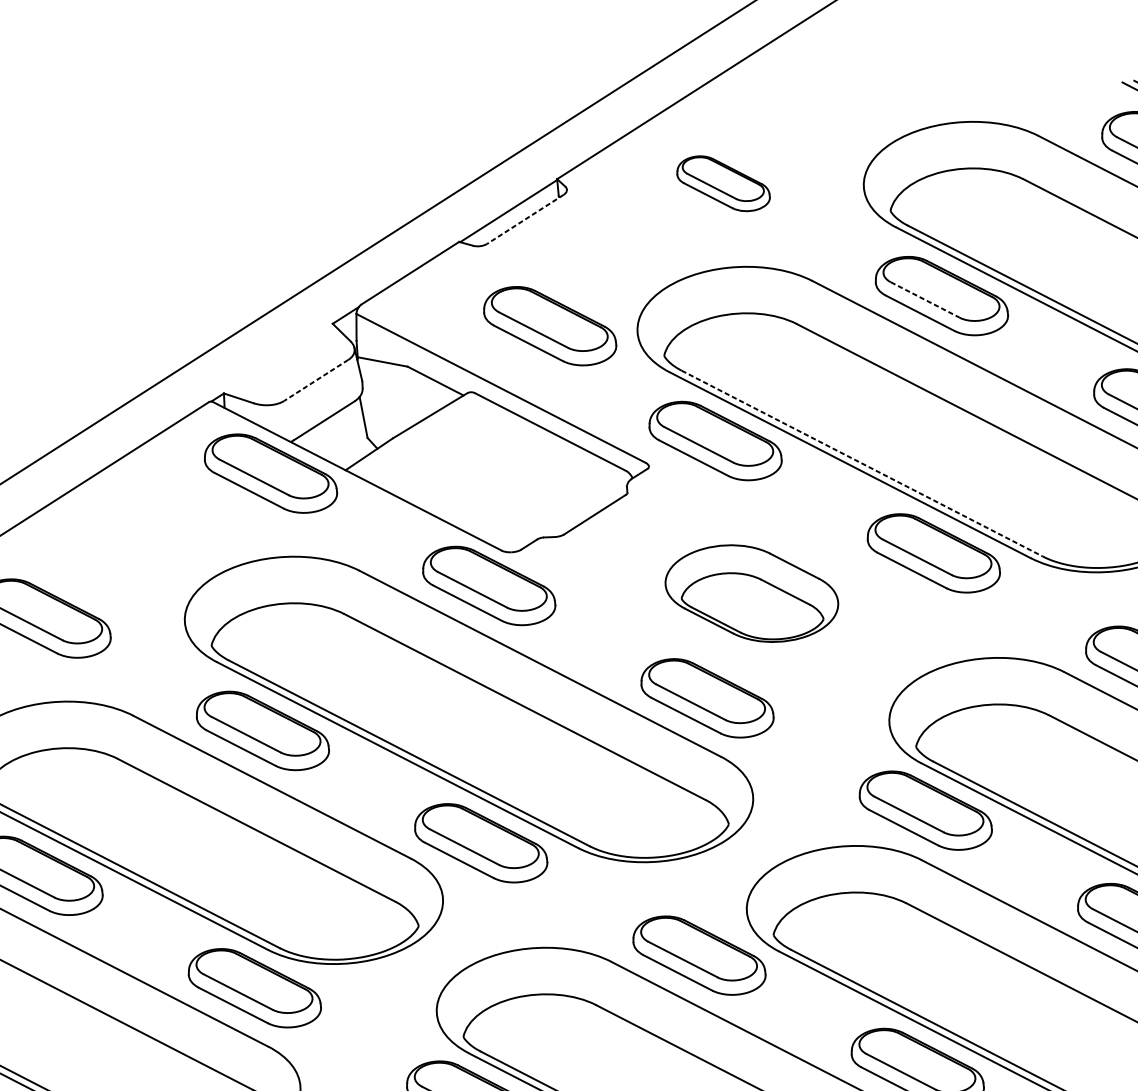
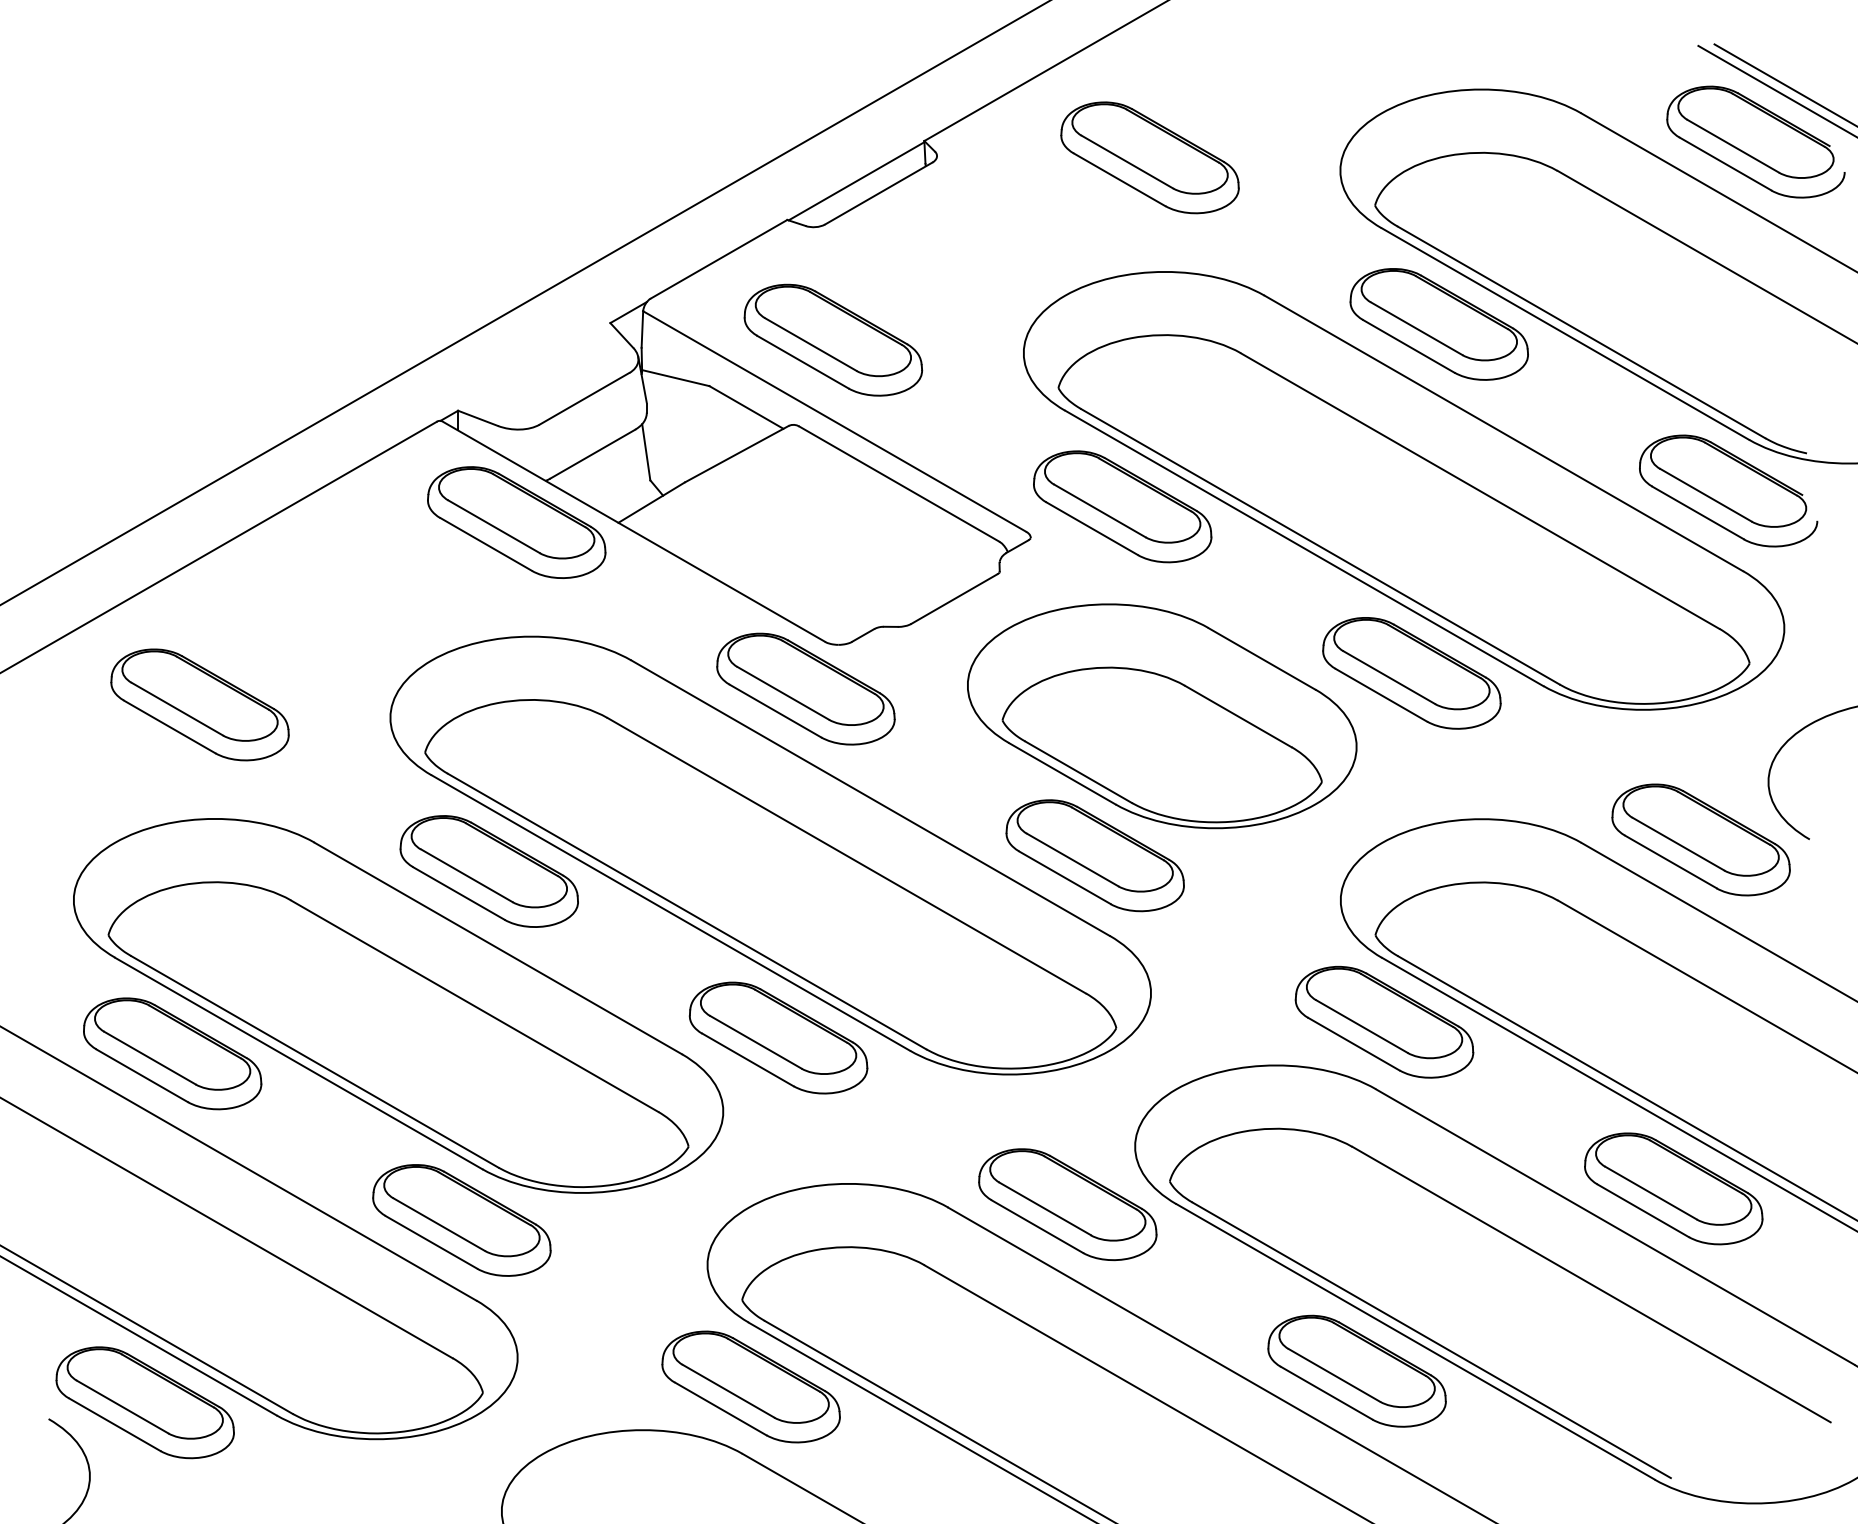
part: (723, 183) -> (1149, 157), size x1.43
line: (525, 219) -> (878, 193), dashed -> solid
line: (925, 299) -> (1416, 328), dashed -> solid
part: (550, 325) -> (833, 339), moved
line: (316, 380) -> (584, 398), dashed -> solid
line: (862, 463) -> (1320, 546), dashed -> solid
part: (752, 593) -> (1162, 716), size x1.67

